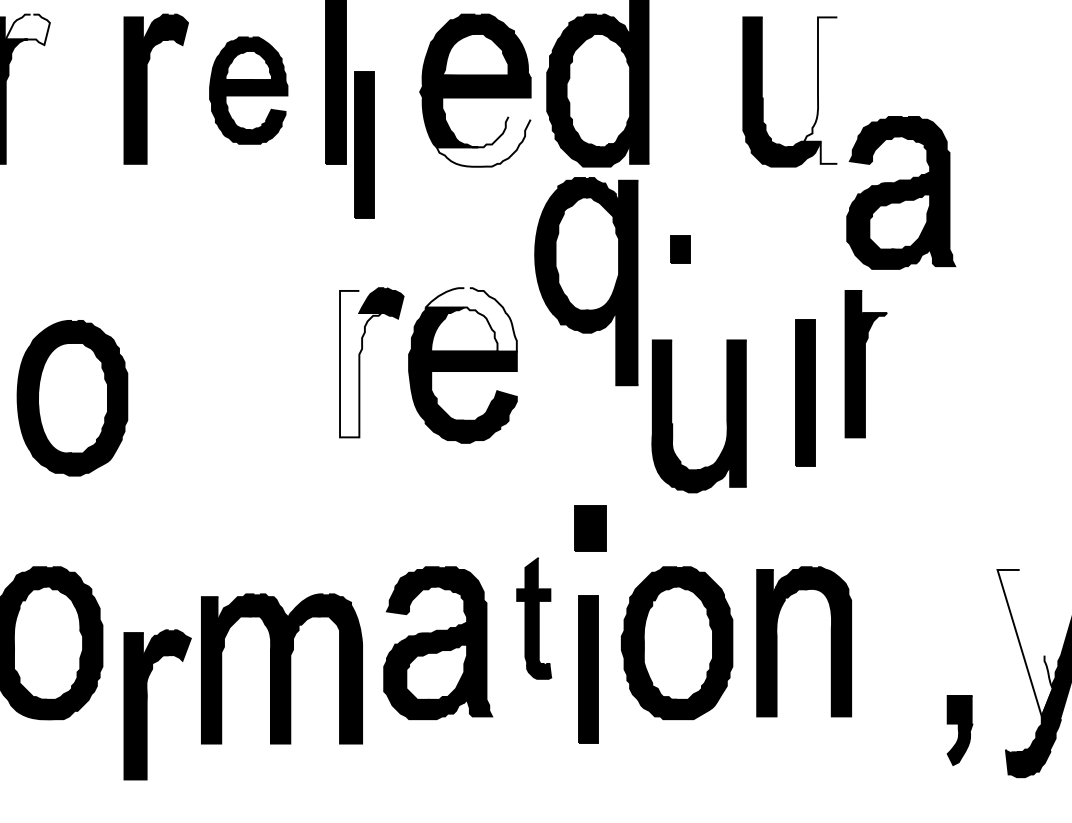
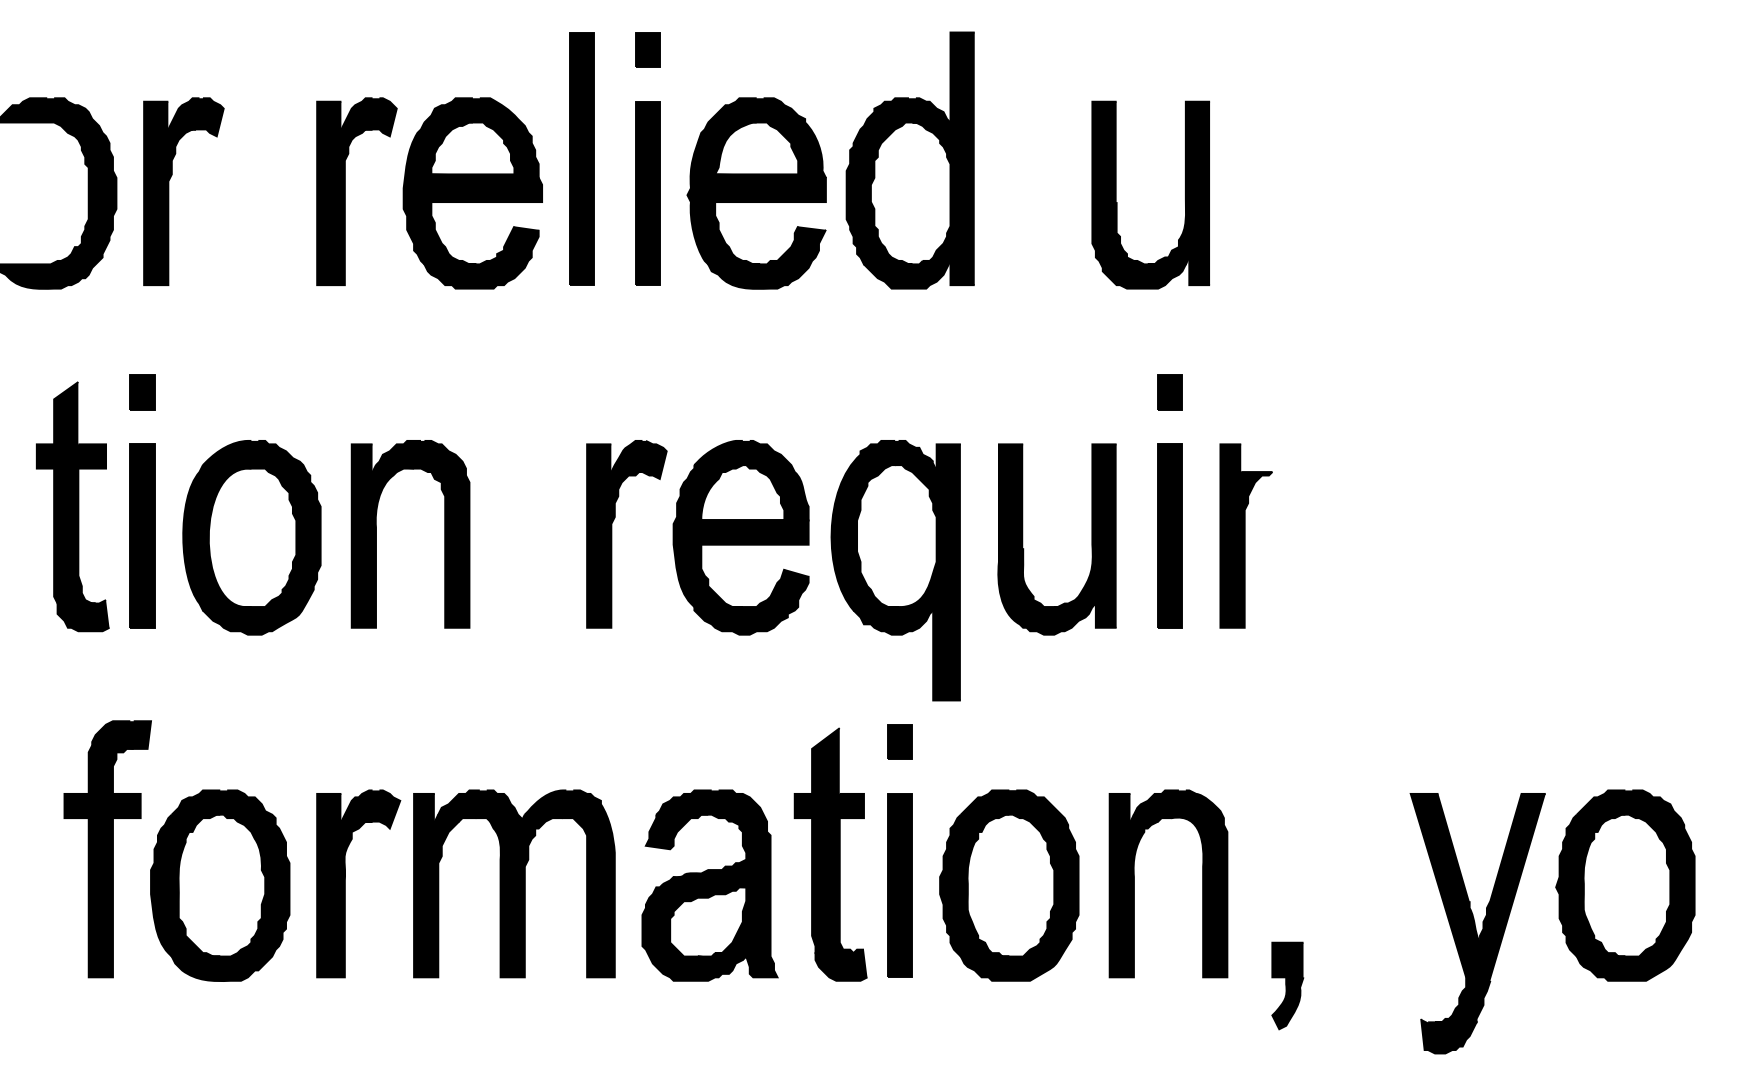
fill: (27, 30) -> (195, 117), added
part: (248, 90) -> (472, 193), size x1.43
fill: (820, 90) -> (1189, 193), added
fill: (483, 141) -> (766, 257), added
part: (364, 144) -> (647, 193), moved
part: (900, 192) -> (1289, 321), removed
part: (679, 249) -> (1169, 392), moved
part: (586, 281) -> (895, 570), moved
fill: (471, 319) -> (751, 480), added
part: (171, 362) -> (376, 534), added
fill: (361, 363) -> (613, 535), added
part: (804, 392) -> (1169, 535), moved
part: (72, 398) -> (251, 537), moved
part: (672, 416) -> (1023, 539), moved
part: (589, 528) -> (899, 741), size x0.62
part: (534, 618) -> (830, 854), size x1.67
fill: (1025, 643) -> (1445, 885), added
part: (282, 668) -> (514, 883), moved
part: (587, 669) -> (899, 885), moved
part: (147, 704) -> (345, 883), moved
part: (959, 730) -> (1287, 985), moved

